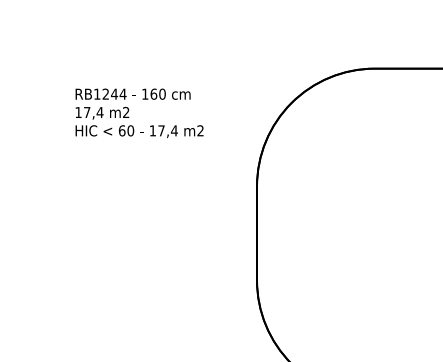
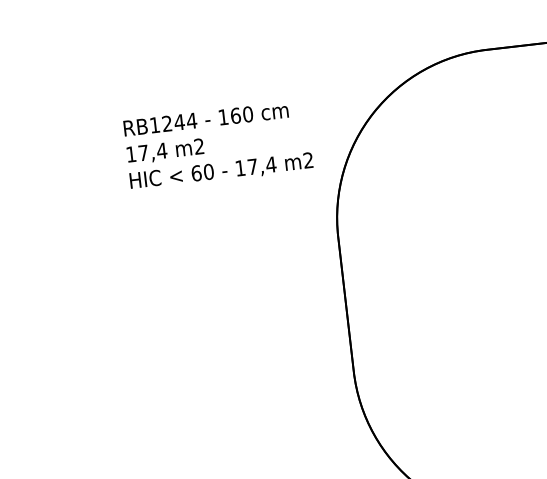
text: (139, 112) -> (218, 144), moved

